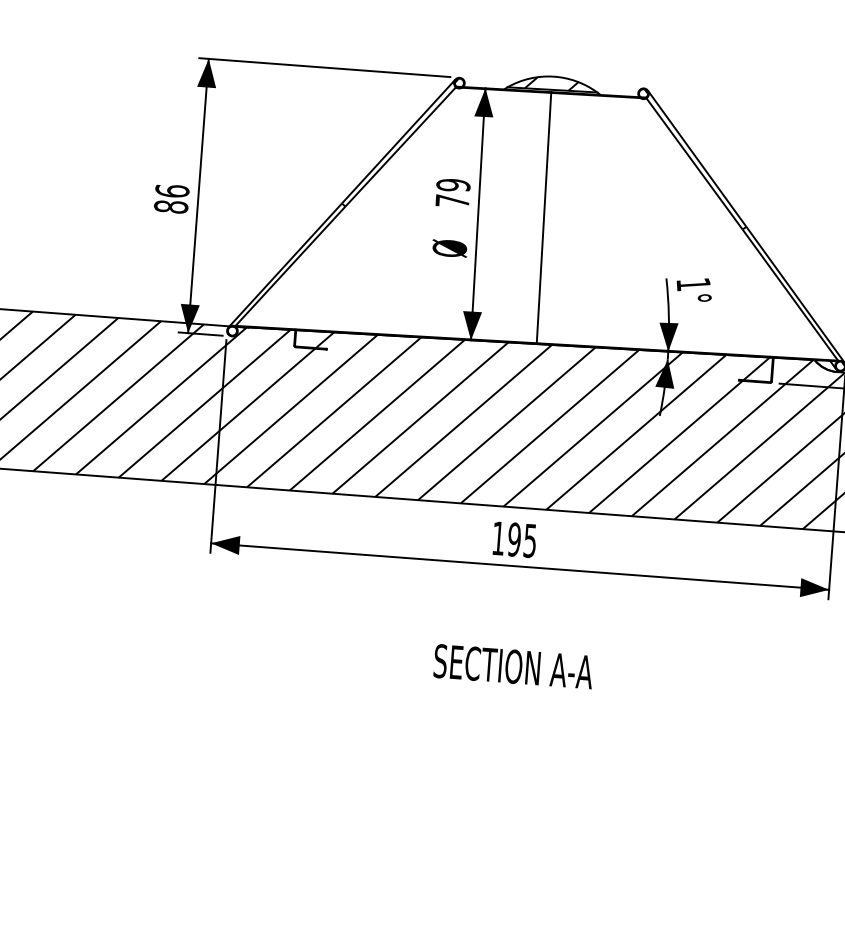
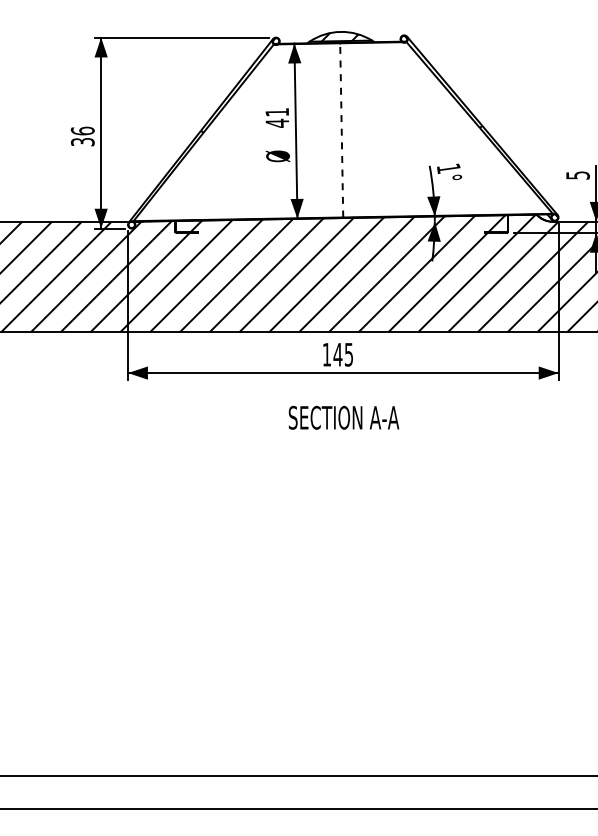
text: (453, 192) -> (277, 117), 79 -> 41
text: (170, 206) -> (82, 141), 86 -> 36
line: (543, 216) -> (341, 129), solid -> dashed
text: (513, 539) -> (337, 354), 195 -> 145
text: (512, 666) -> (343, 417), moved

